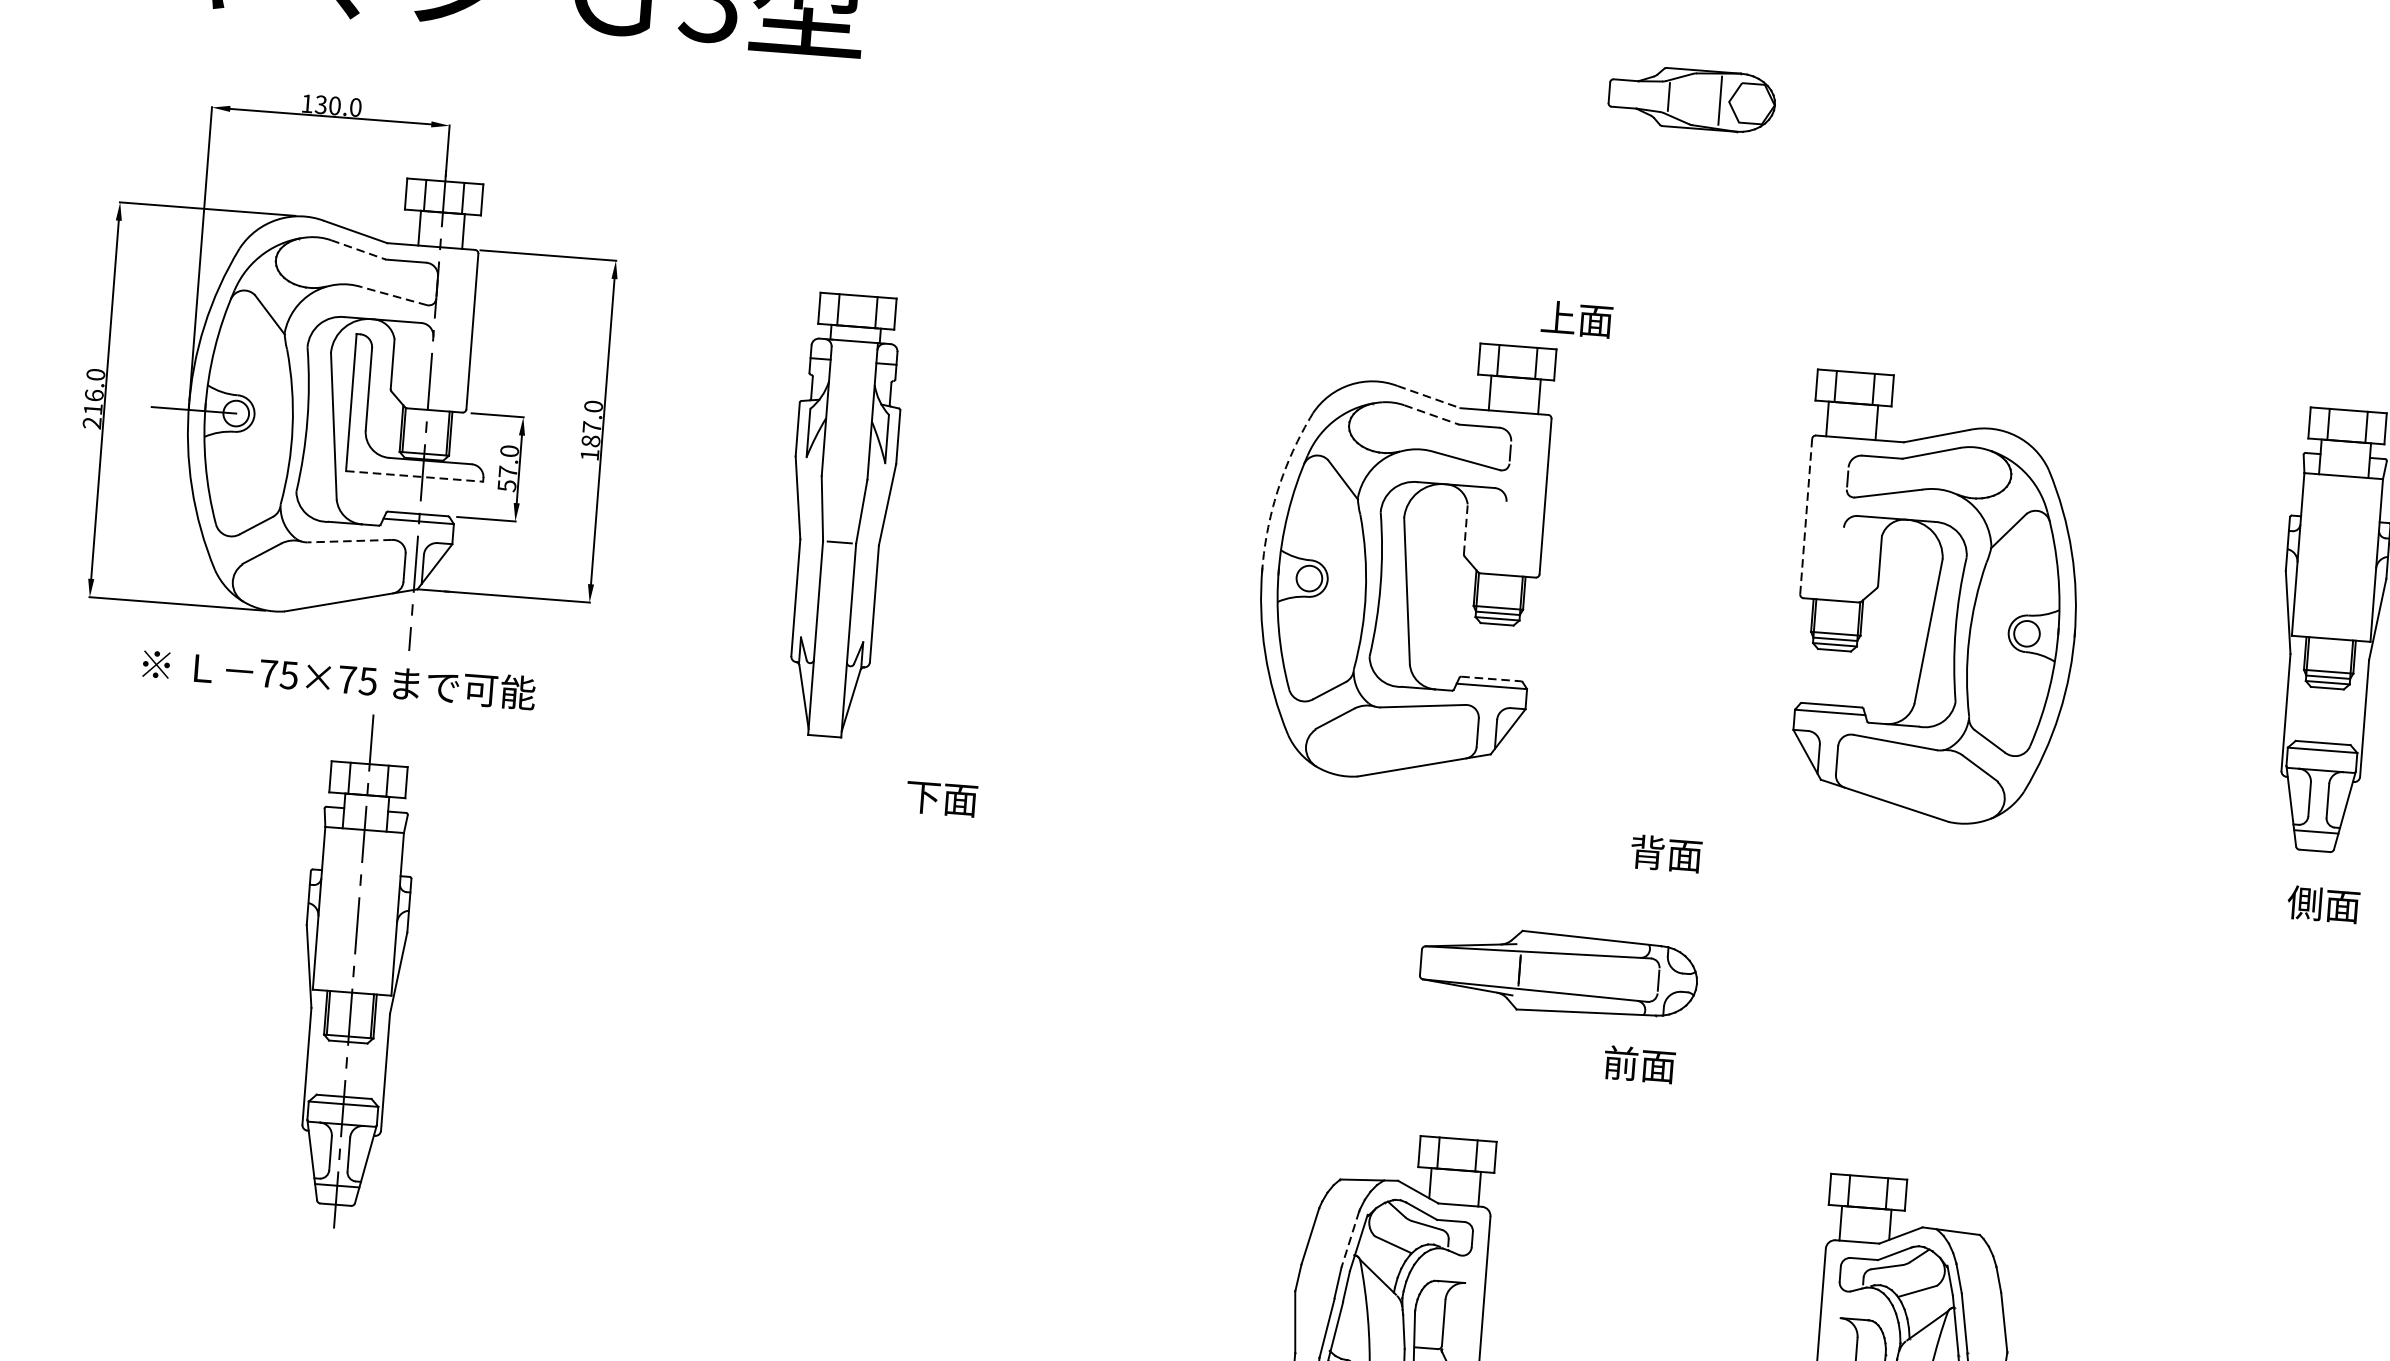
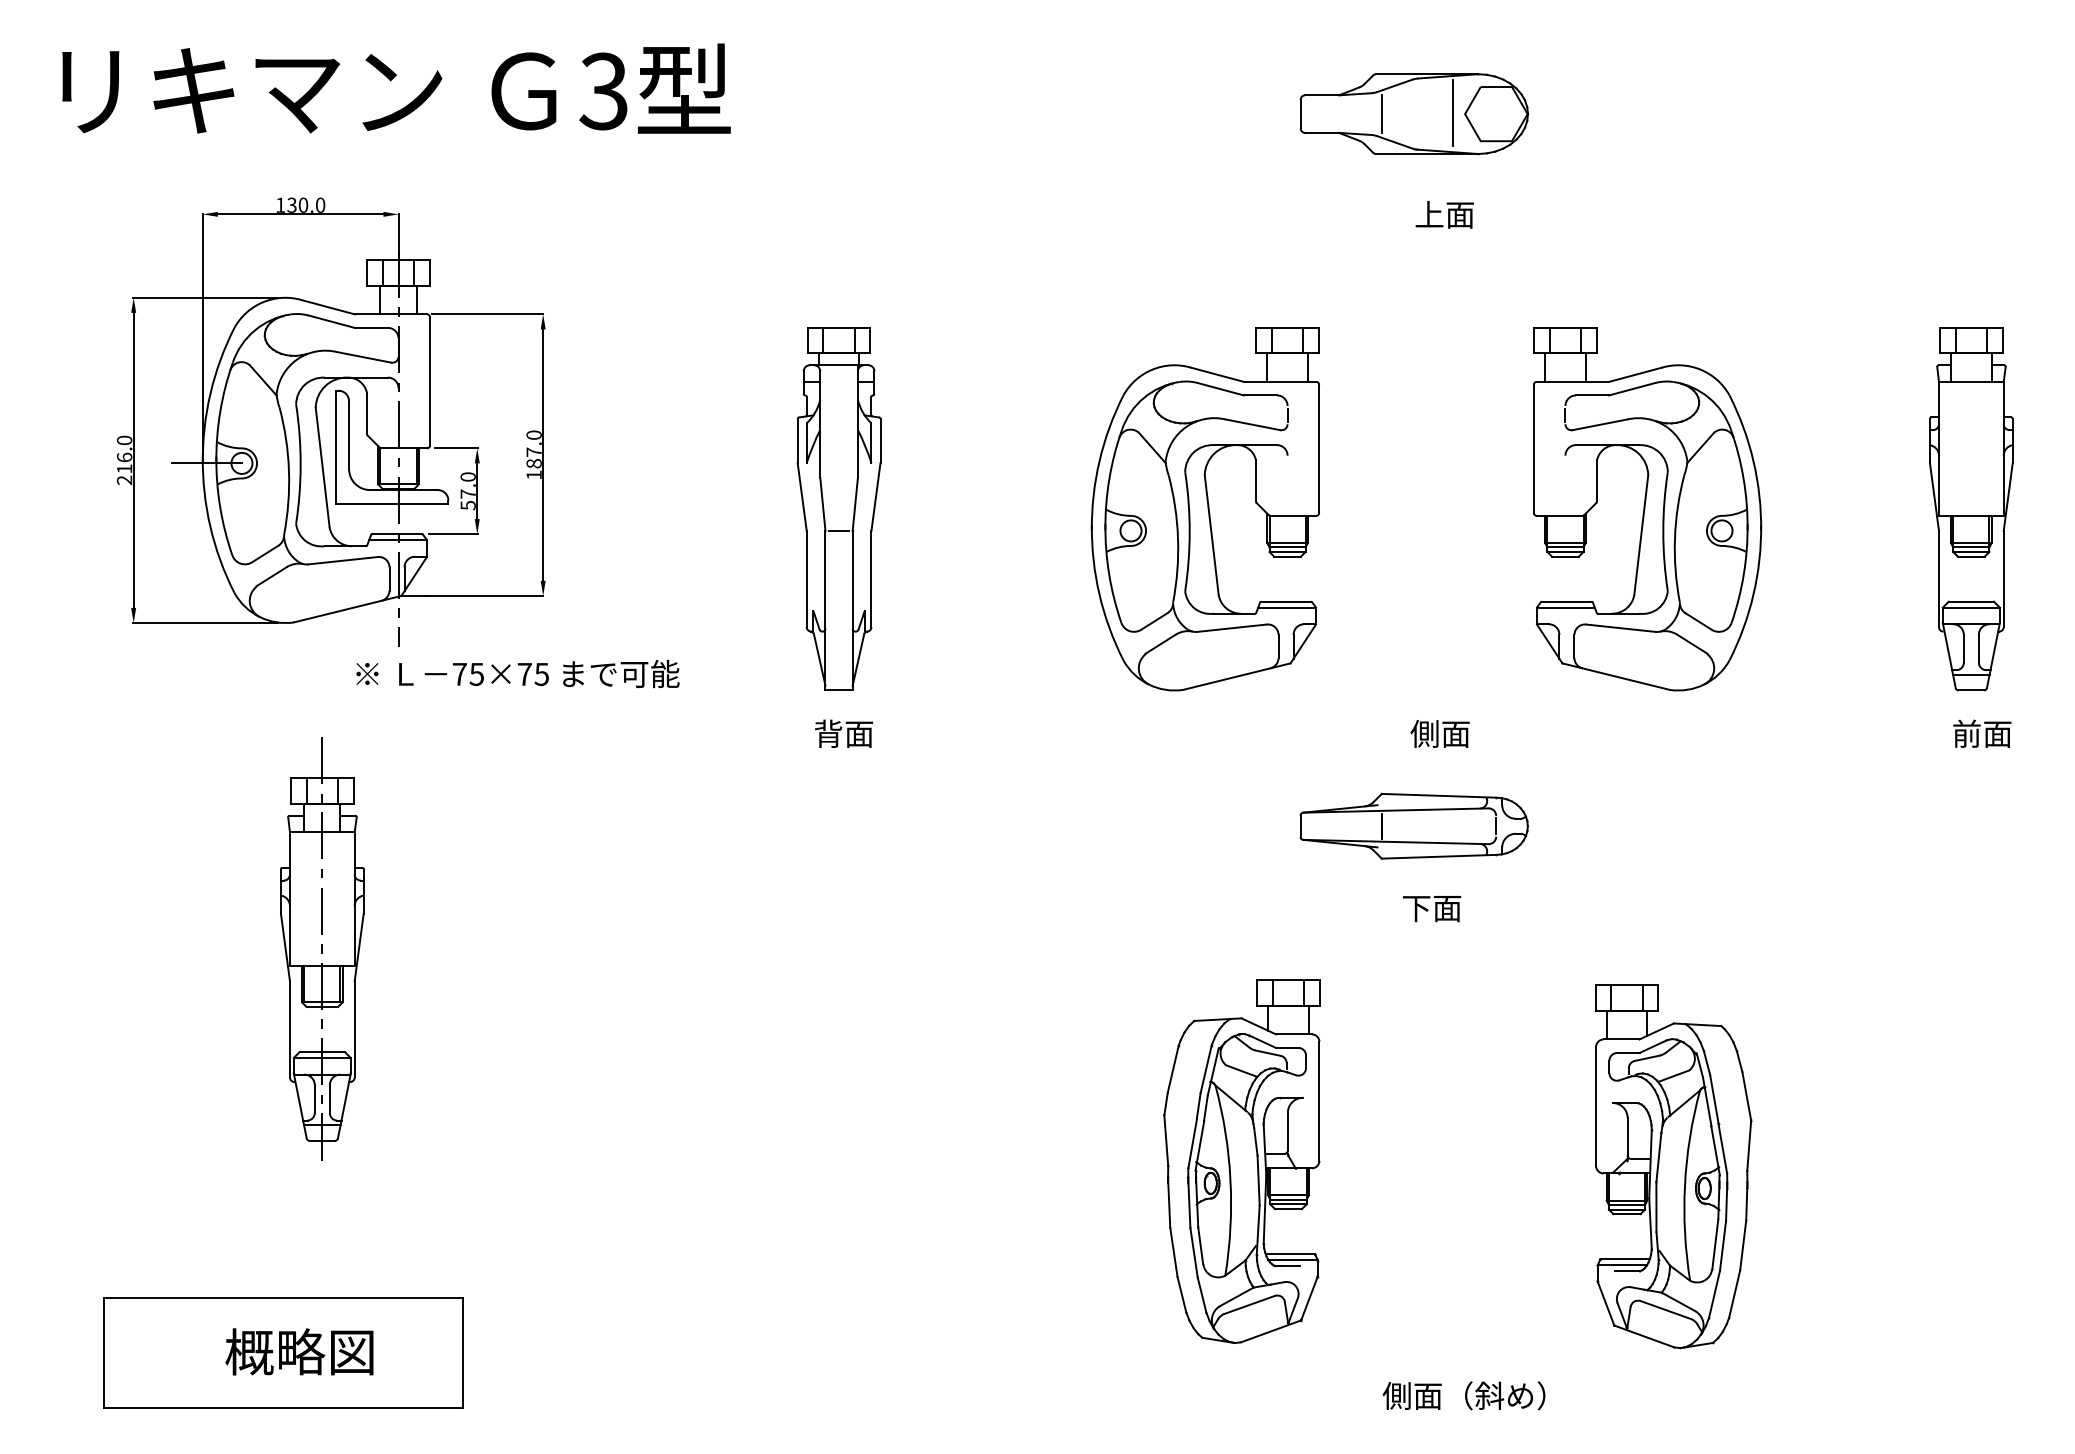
part: (1691, 99) -> (1413, 114), size x1.67
line: (358, 249) -> (331, 321), dashed -> solid
line: (394, 296) -> (364, 357), dashed -> solid
text: (1576, 318) -> (1444, 214), moved
line: (1429, 396) -> (1217, 374), dashed -> solid
line: (1431, 415) -> (1220, 389), dashed -> solid
line: (415, 476) -> (392, 503), dashed -> solid
arc: (1277, 491) -> (1099, 461), dashed -> solid
part: (840, 515) -> (838, 508), moved
line: (1805, 516) -> (1533, 448), dashed -> solid
line: (1465, 529) -> (1255, 480), dashed -> solid
line: (349, 540) -> (342, 560), dashed -> solid
line: (1491, 678) -> (1286, 601), dashed -> solid
text: (338, 679) -> (517, 674), moved
text: (923, 796) -> (828, 733), 下面 -> 背面
text: (1646, 851) -> (1424, 733), 背面 -> 側面
text: (2304, 902) -> (1966, 733), 側面 -> 前面
part: (353, 971) -> (322, 948), moved
part: (1558, 972) -> (1413, 825), moved
text: (1620, 1062) -> (1416, 907), 前面 -> 下面
line: (1350, 1239) -> (1206, 1069), dashed -> solid

